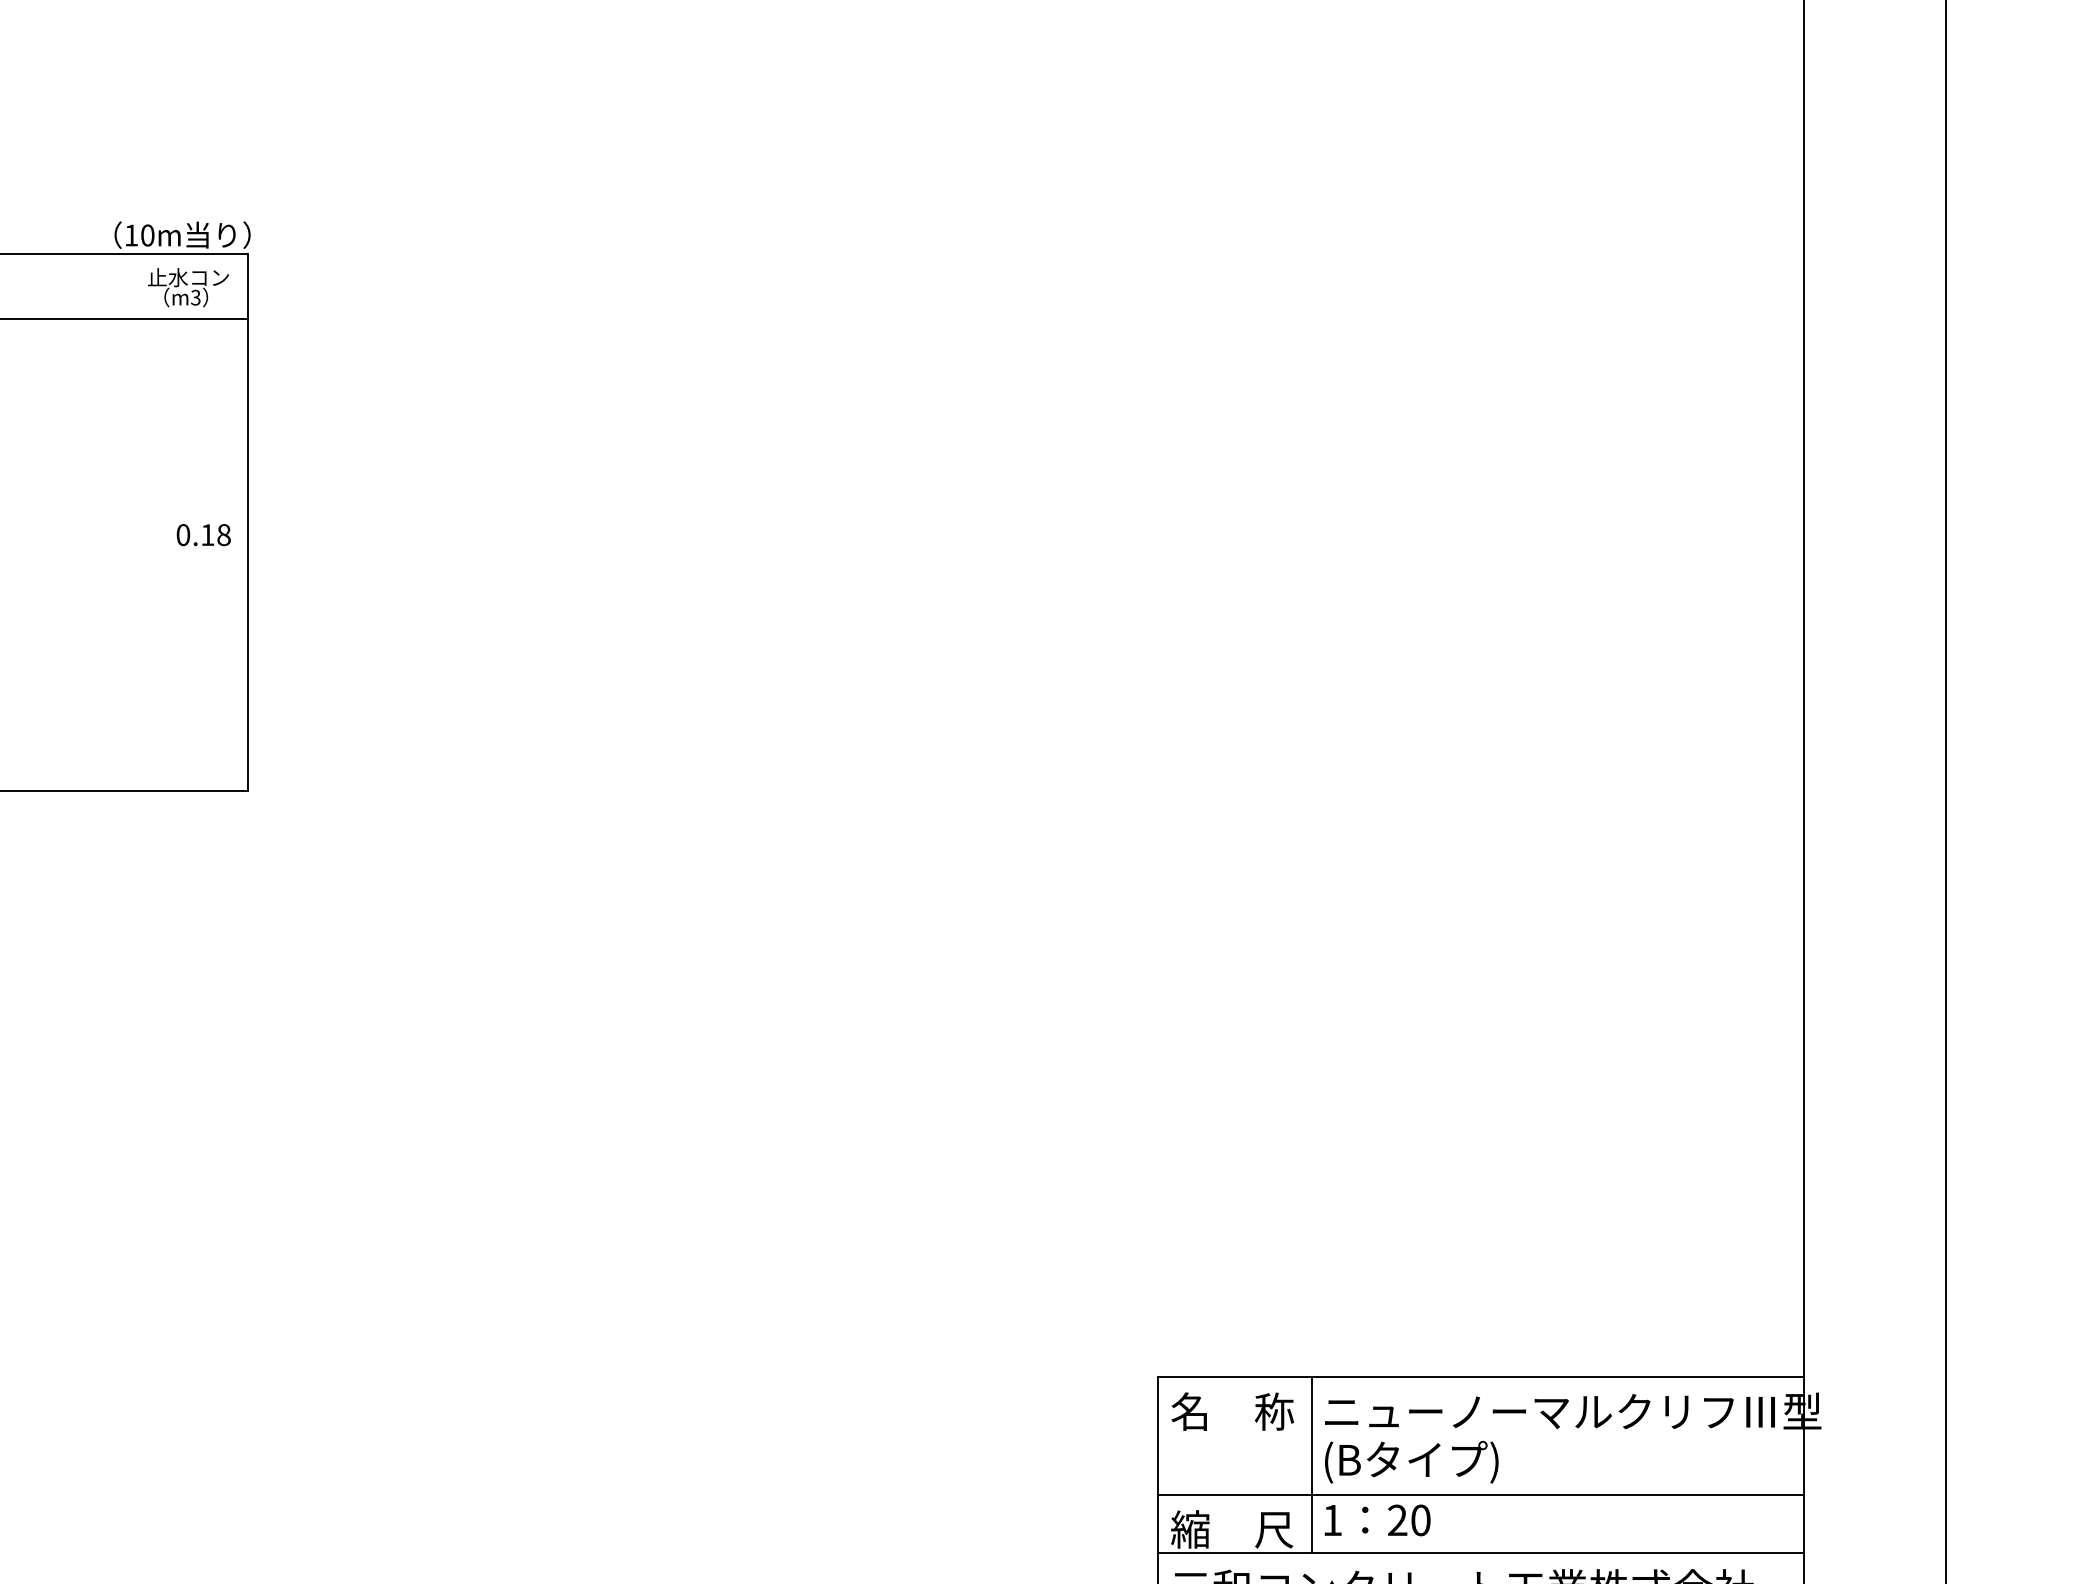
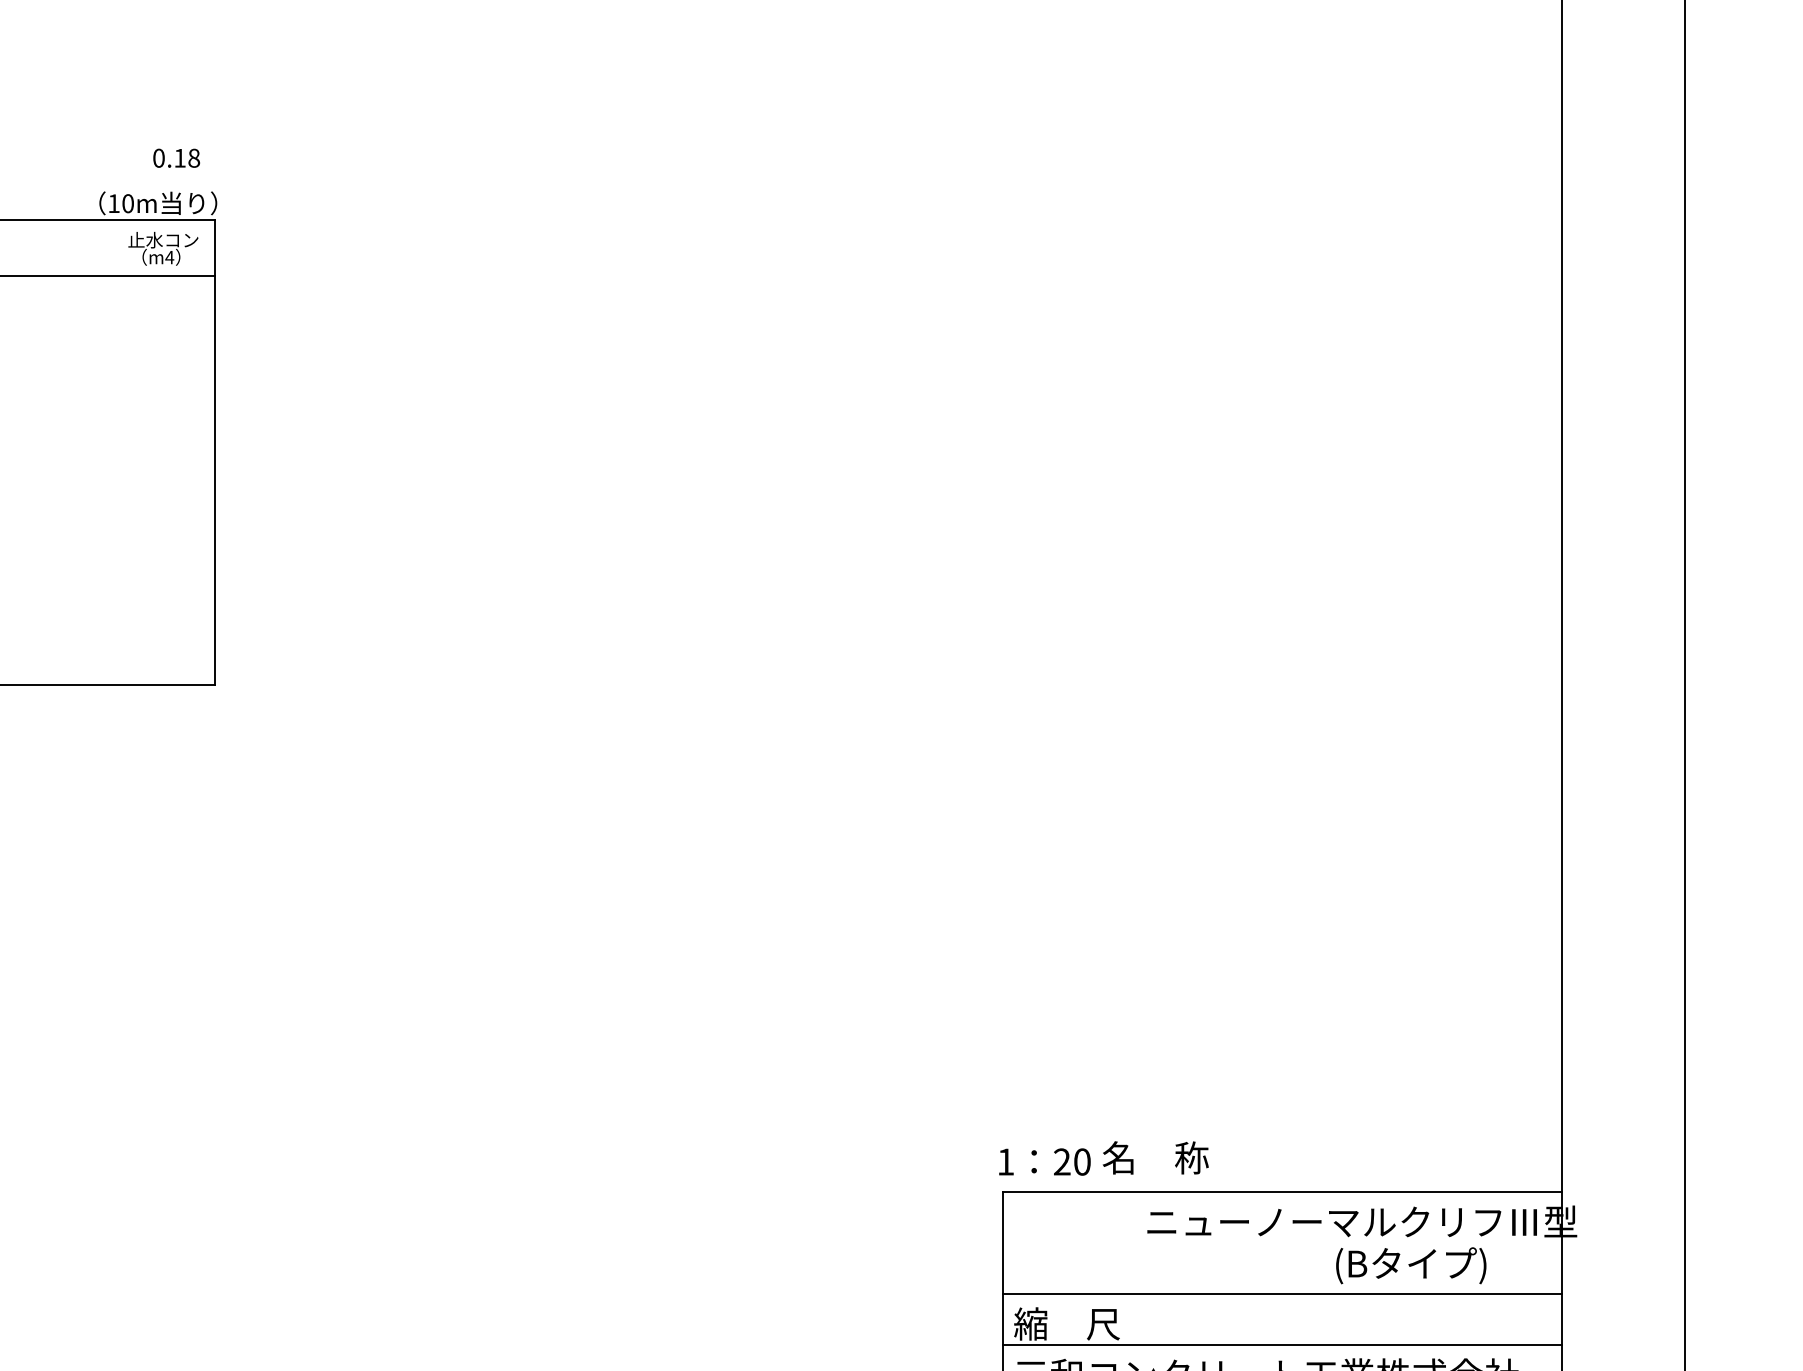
text: (195, 297) -> (169, 257), m3 -> m4
text: (203, 535) -> (176, 158), moved
text: (1232, 1411) -> (1155, 1157), moved
text: (1411, 1461) -> (1411, 1265), moved
line: (1312, 1464) -> (1136, 1267), removed
text: (1377, 1520) -> (1044, 1162), moved

